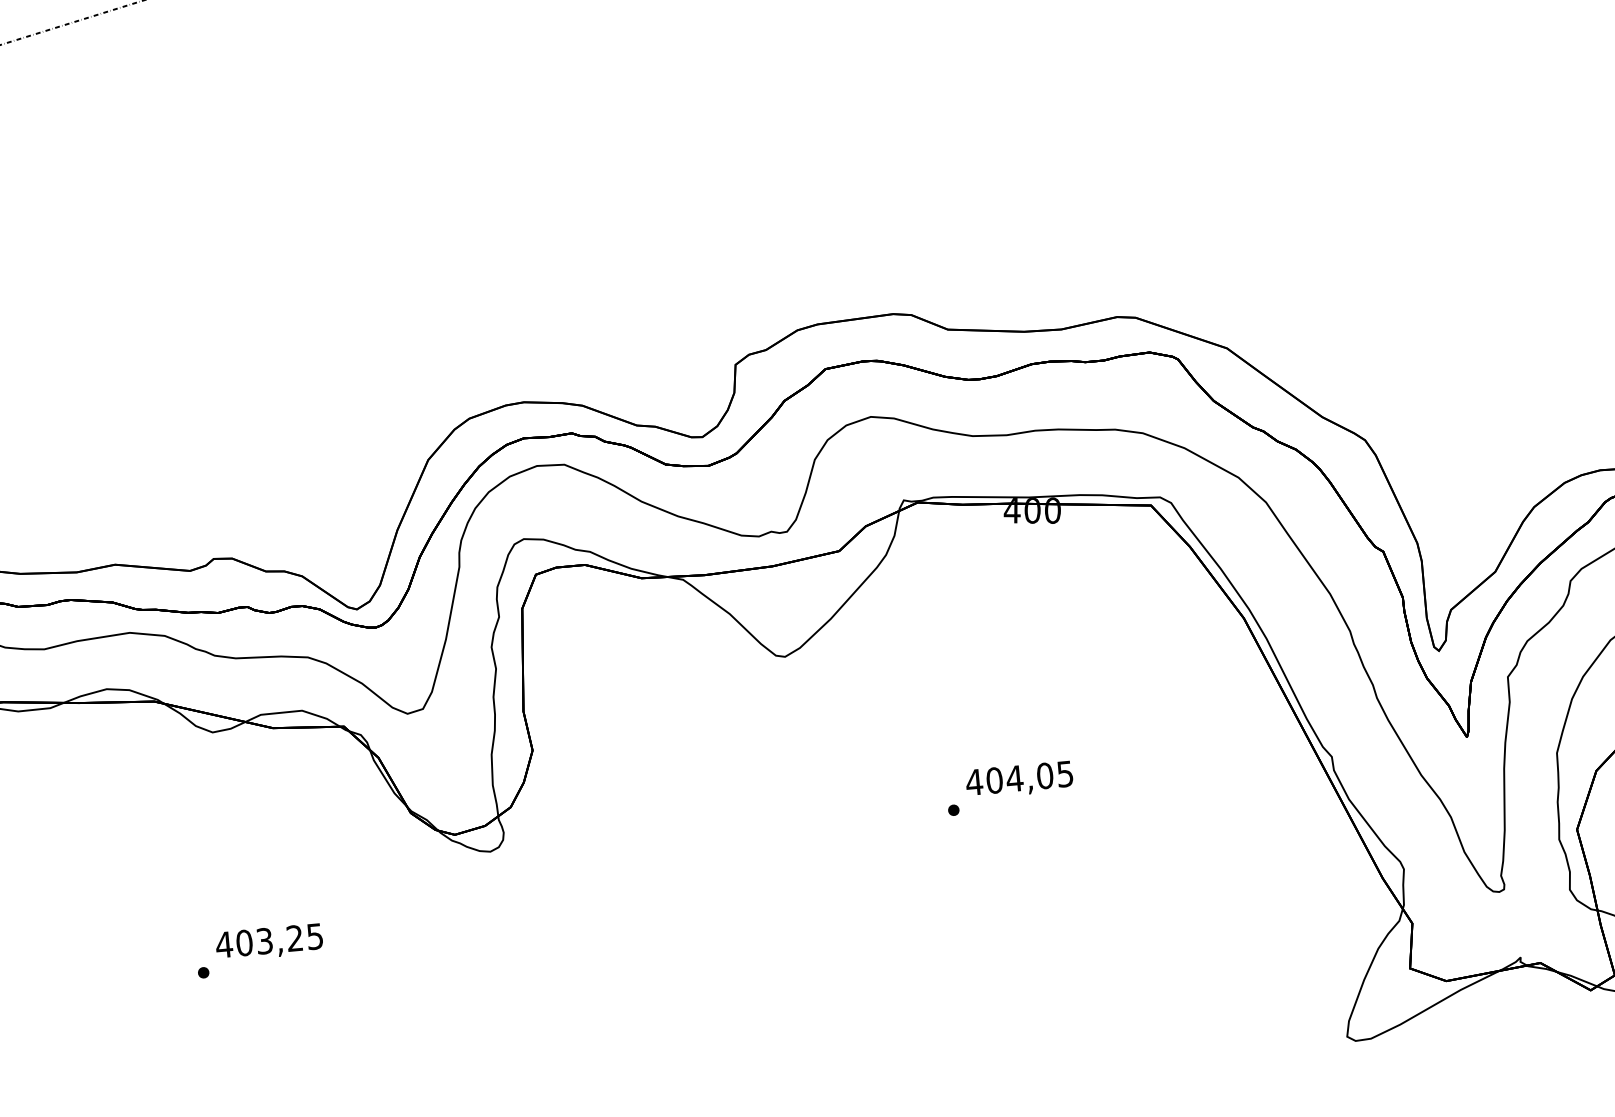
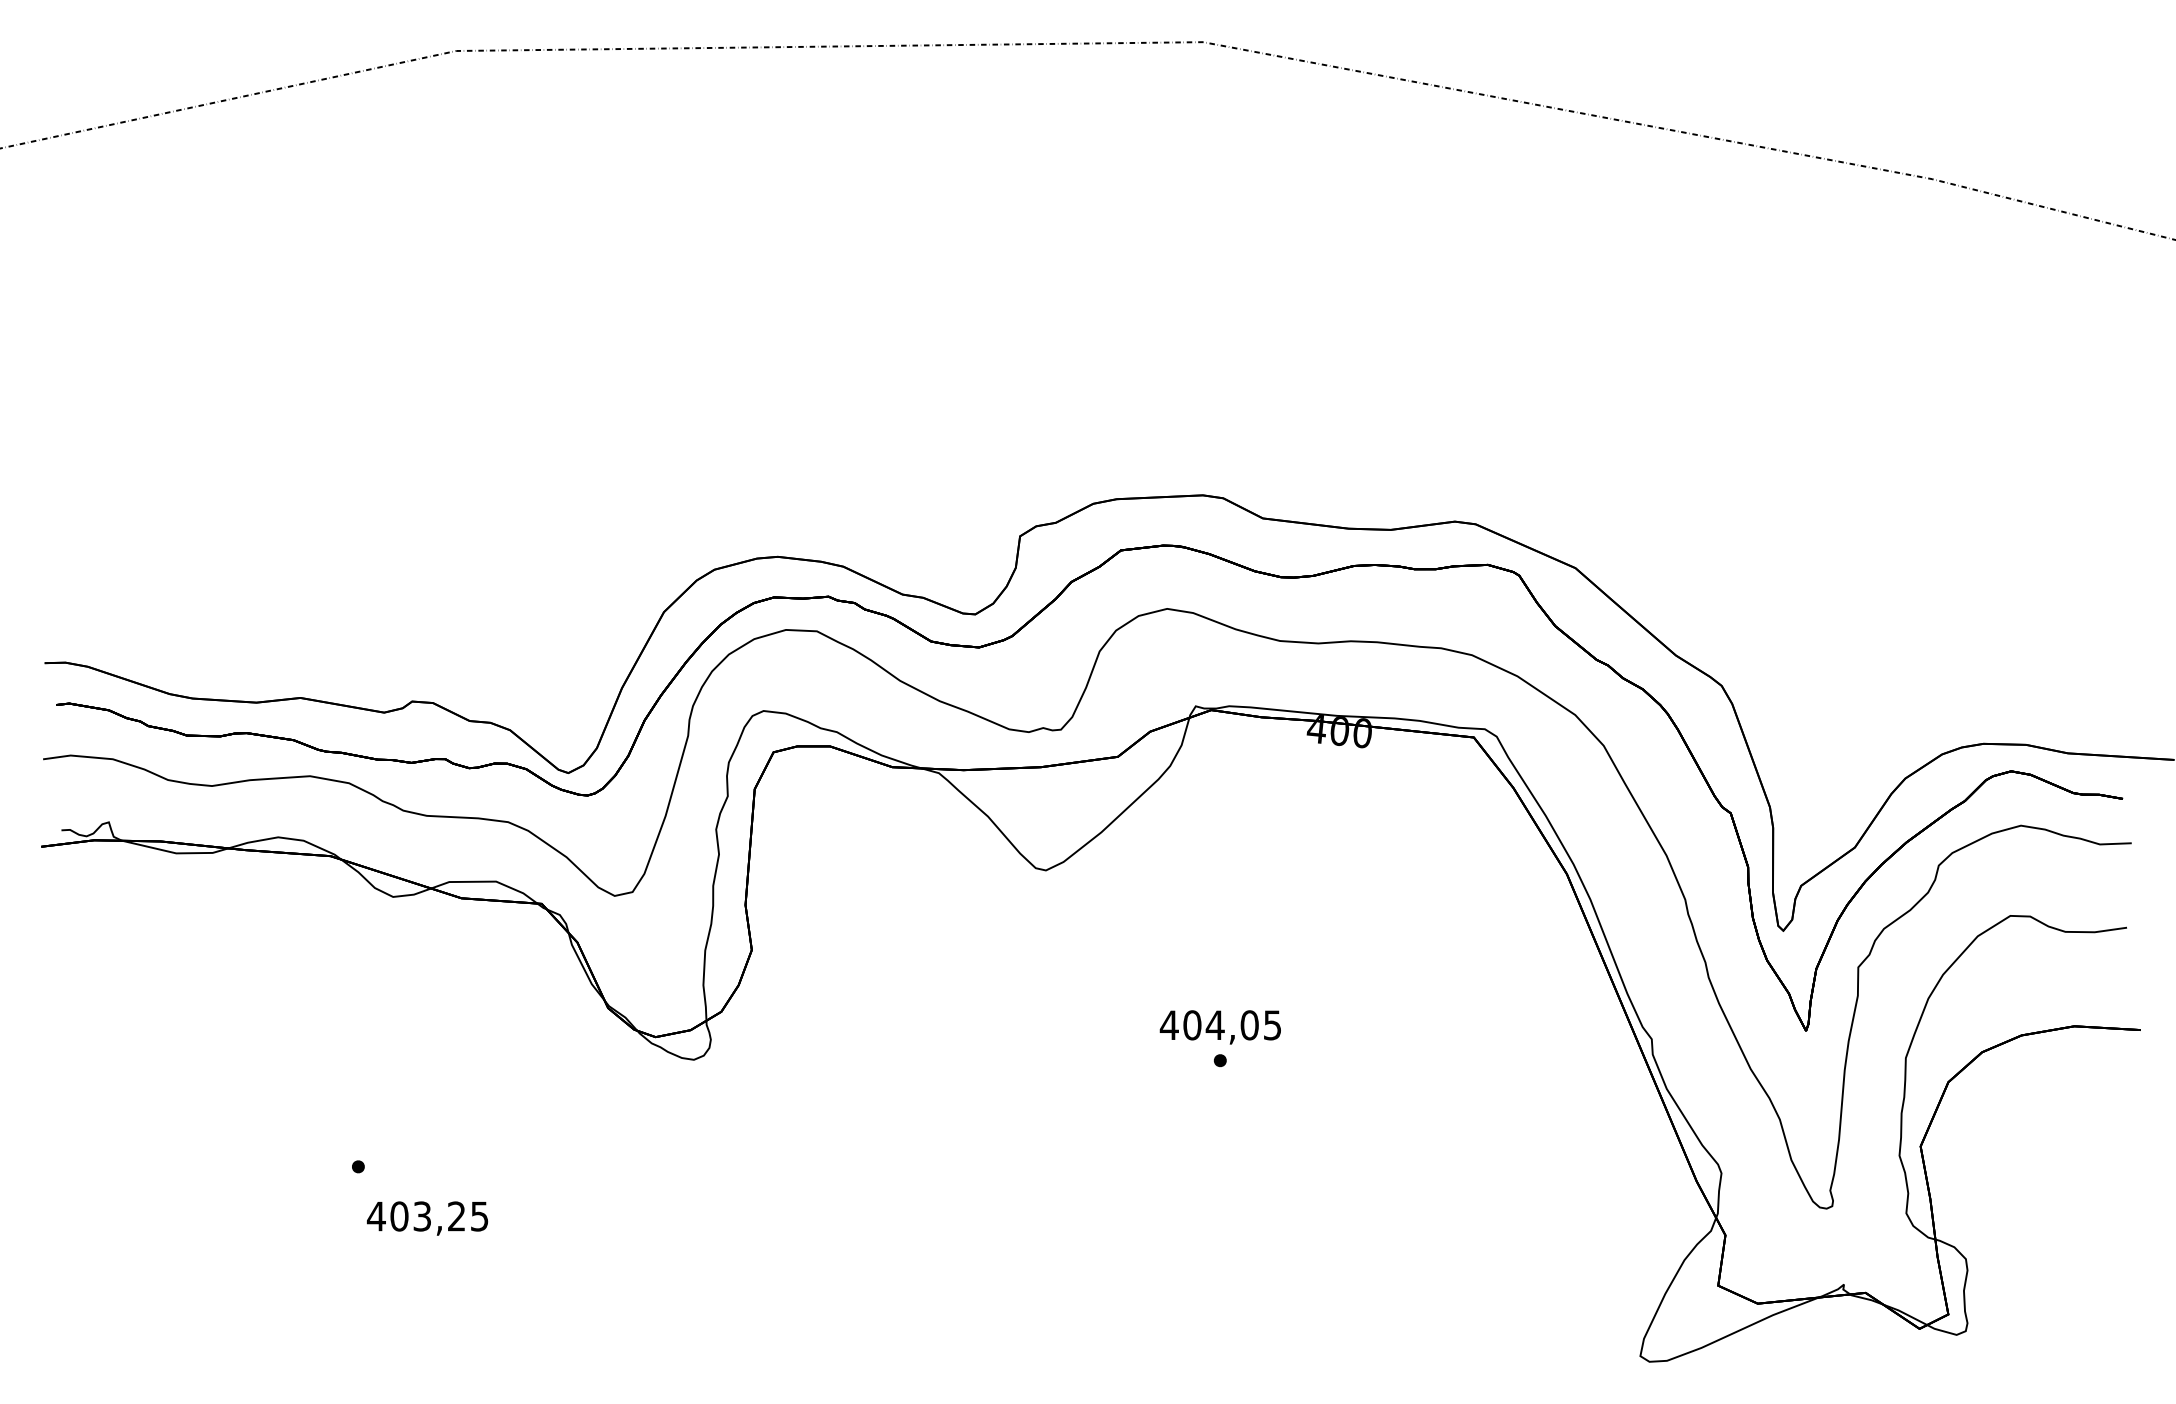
text: (1018, 780) -> (1219, 1027), moved
text: (269, 942) -> (427, 1218), moved

